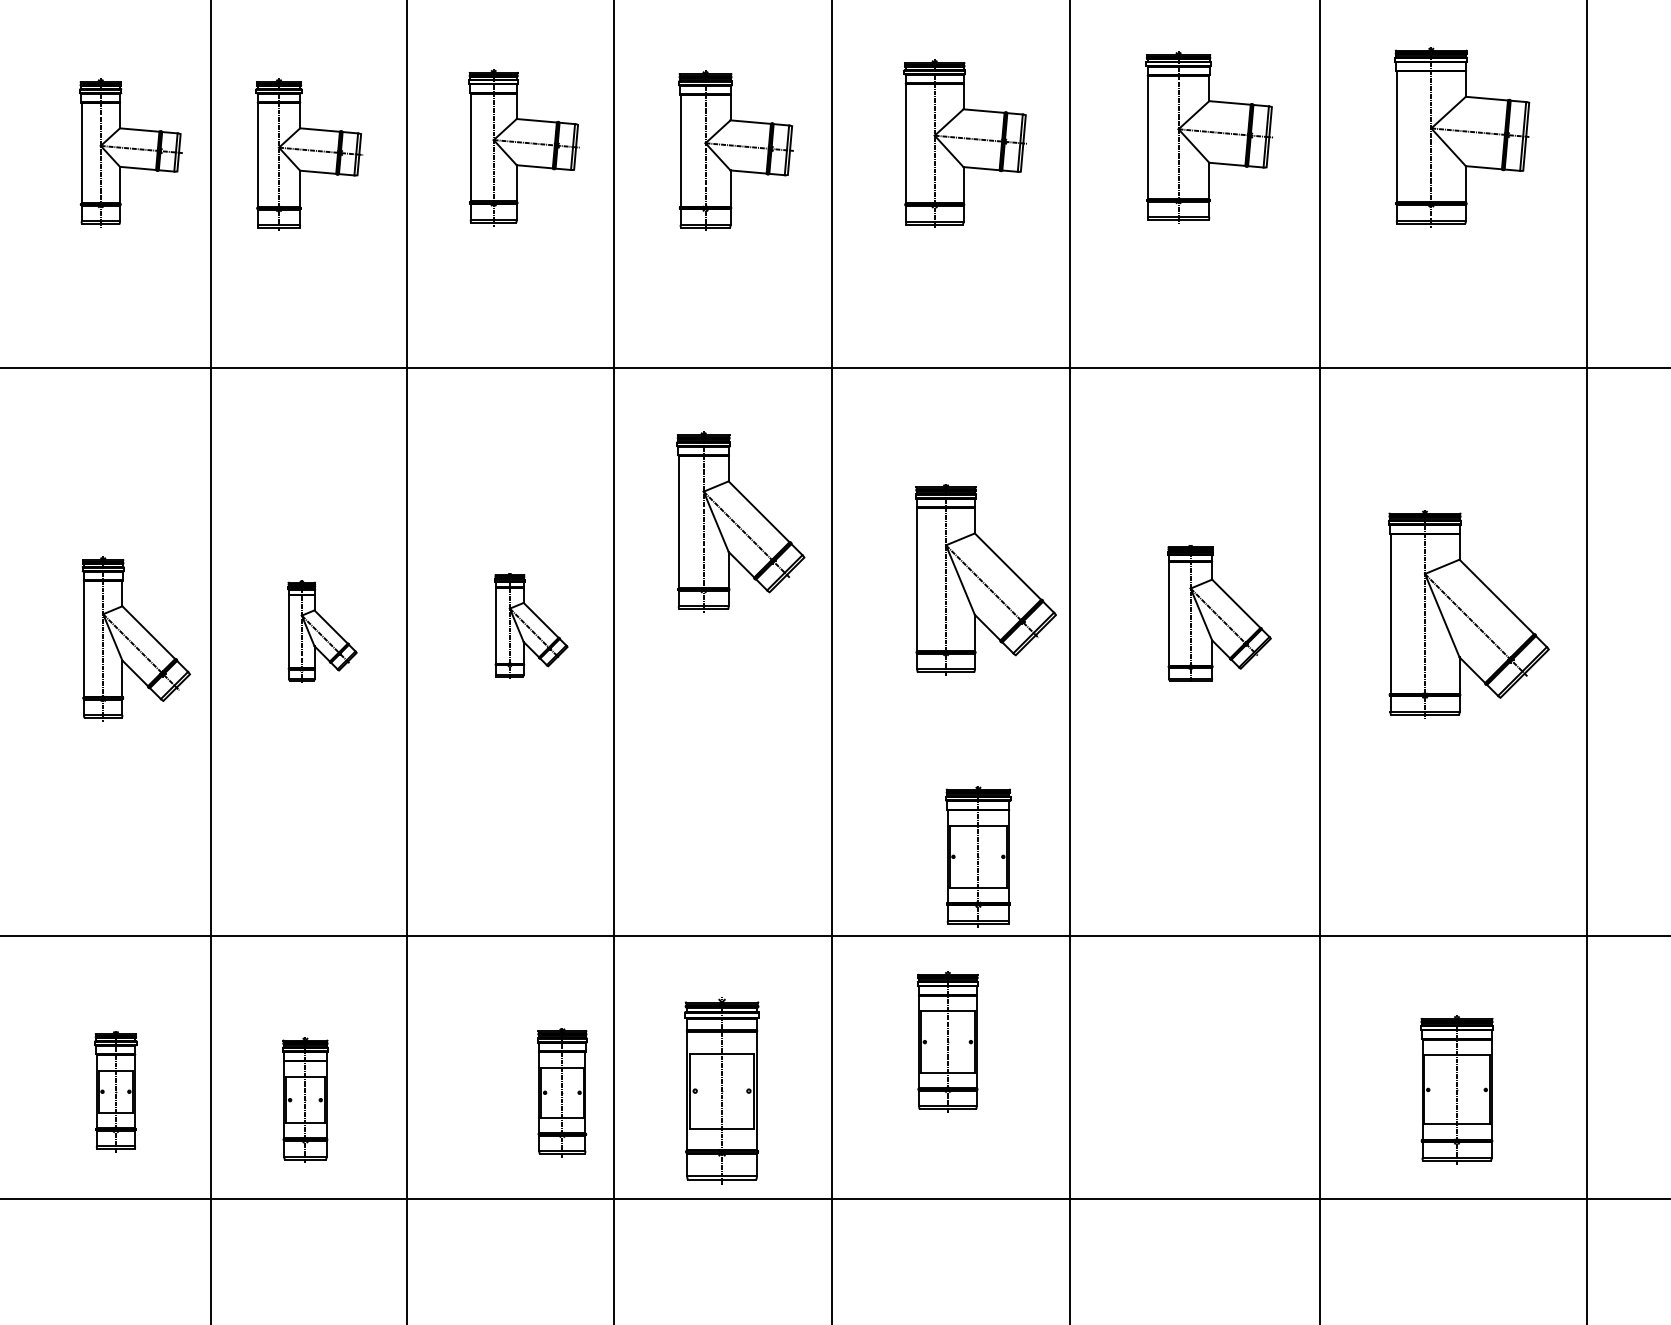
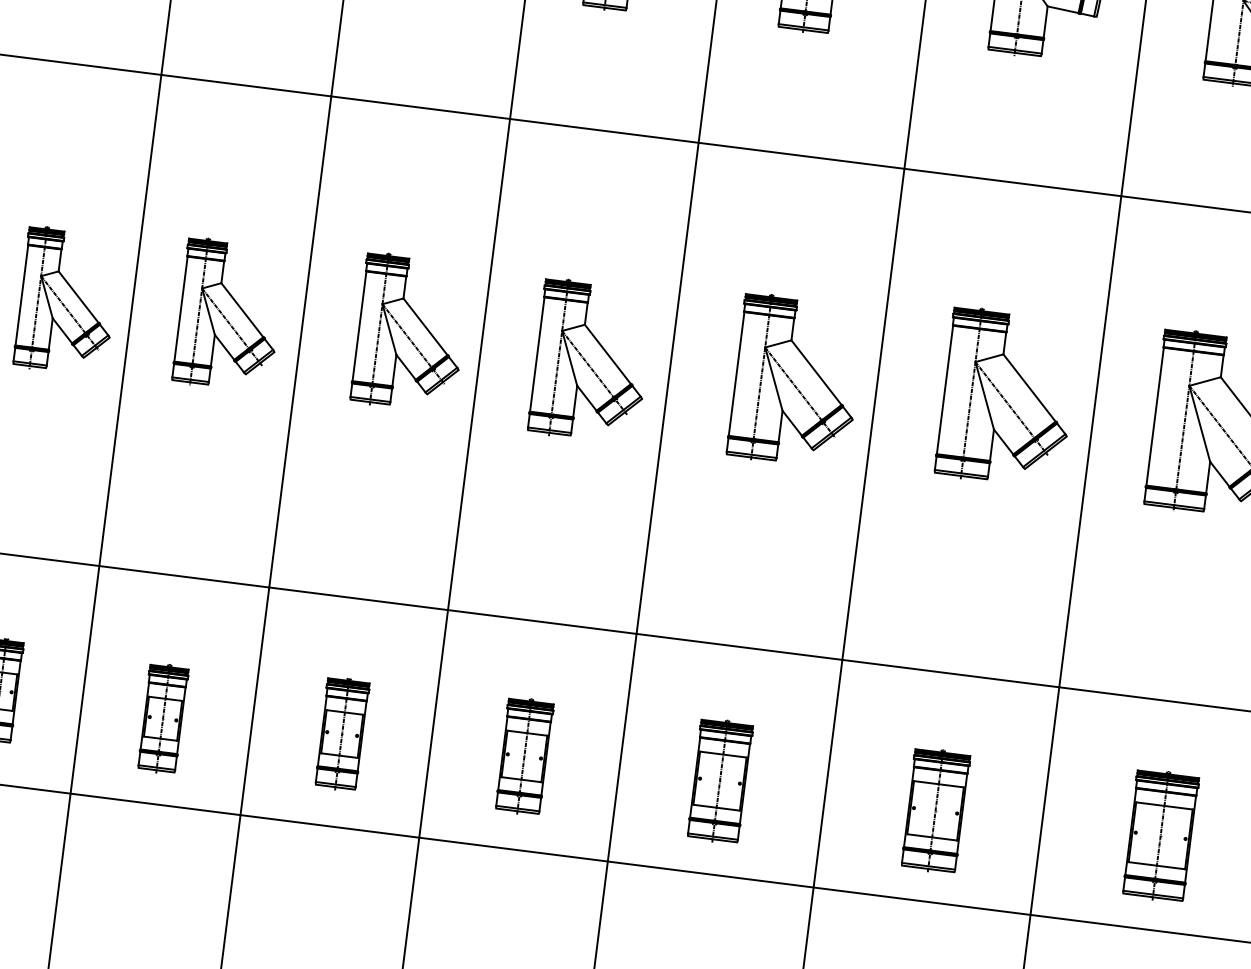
part: (740, 521) -> (590, 360), moved
part: (985, 579) -> (795, 381), moved
part: (1219, 613) -> (1007, 397), size x1.43
part: (531, 625) -> (410, 332), size x1.67
part: (322, 631) -> (229, 315), size x1.67
part: (978, 856) -> (935, 810), moved
part: (947, 1041) -> (719, 780), moved
part: (721, 1090) -> (524, 755), size x0.71
part: (562, 1092) -> (342, 733), moved

